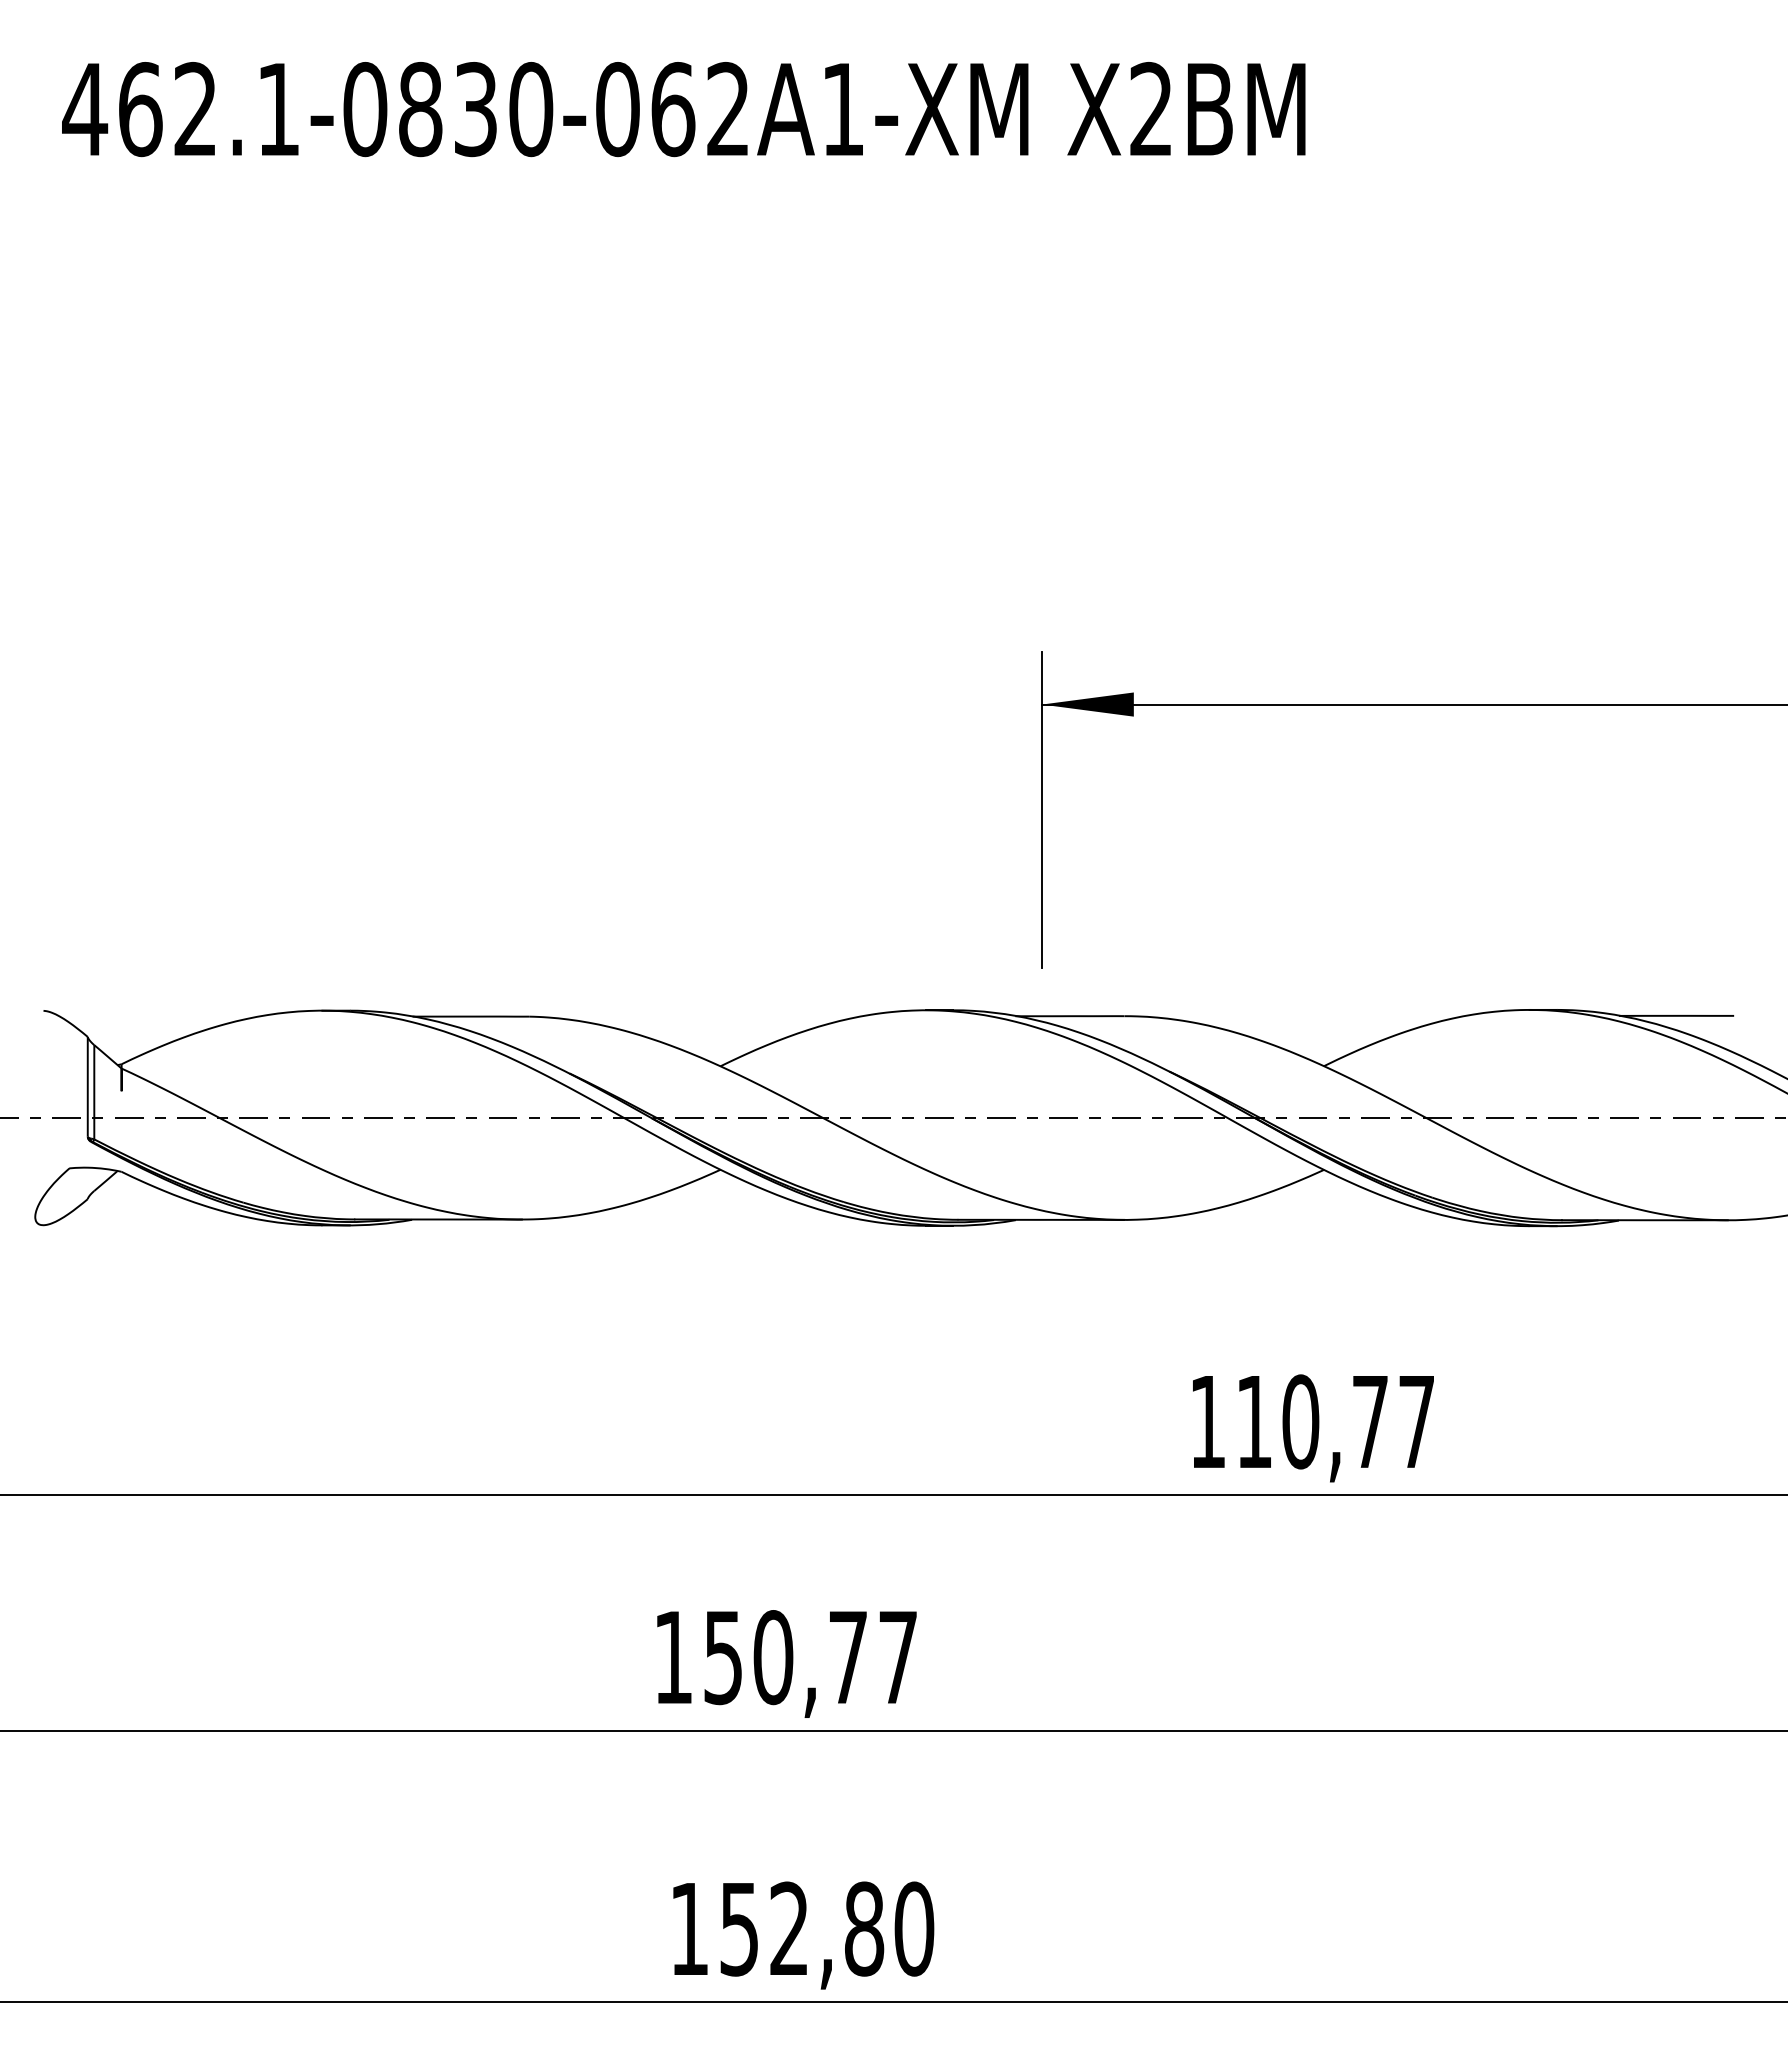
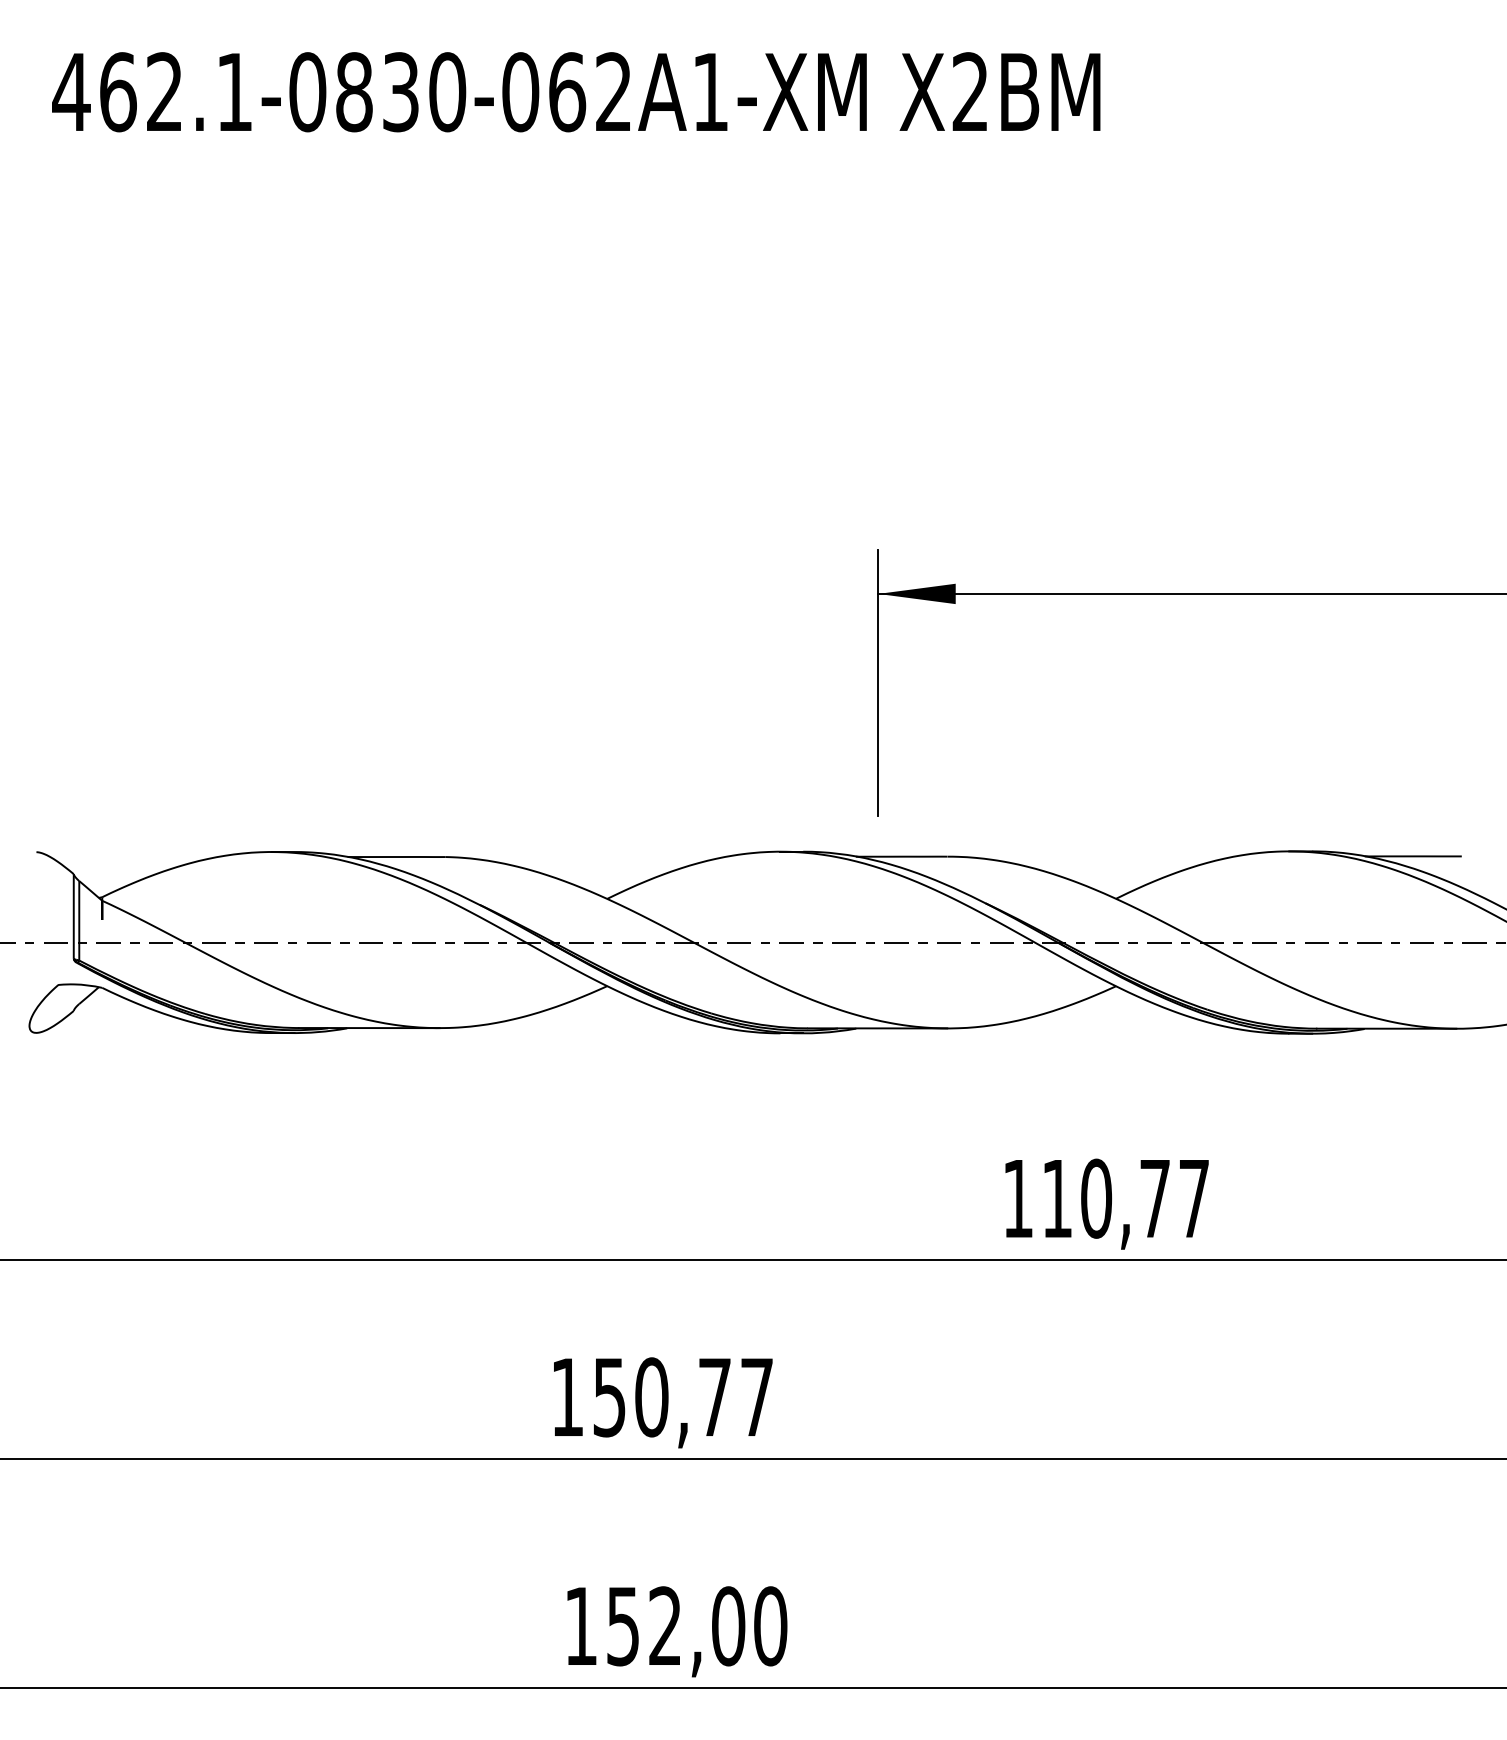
text: (864, 1928) -> (728, 1625), 152,80 -> 152,00

